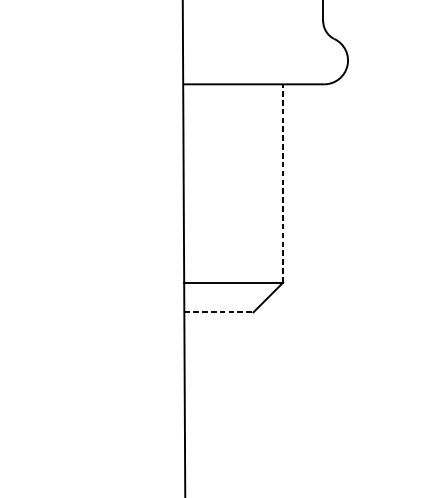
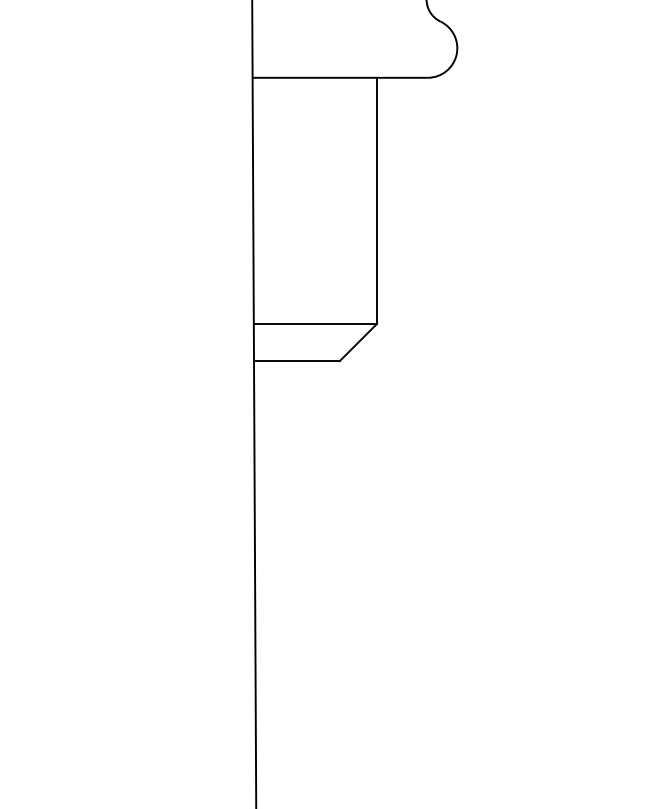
line: (282, 183) -> (376, 200), dashed -> solid
line: (218, 312) -> (296, 361), dashed -> solid

